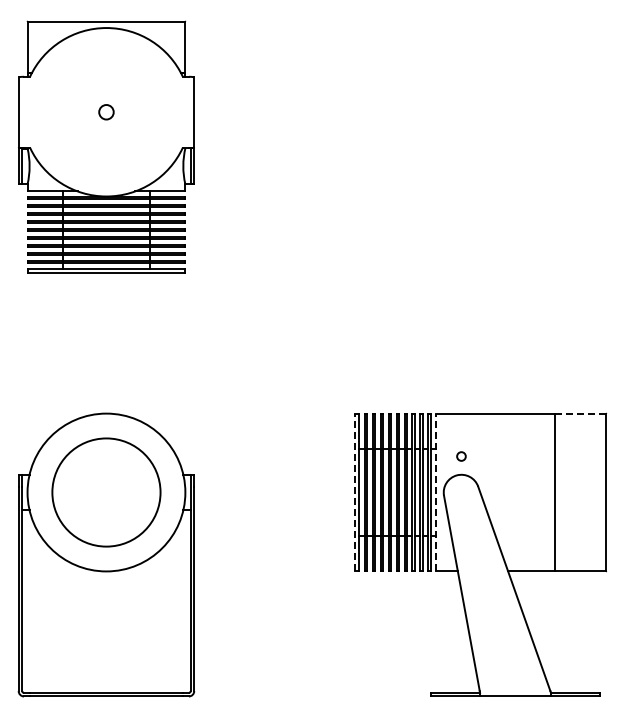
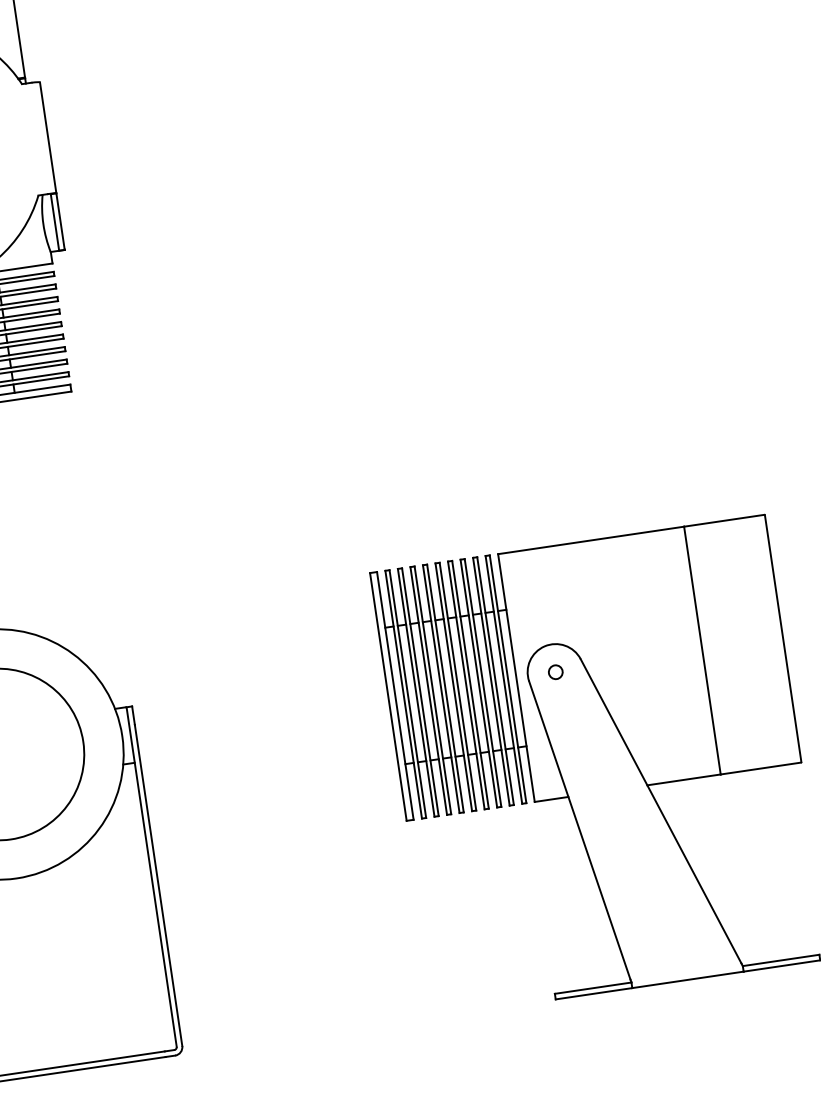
line: (580, 413) -> (724, 520), dashed -> solid
circle: (461, 456) -> (555, 672), moved
line: (354, 492) -> (387, 696), dashed -> solid
line: (436, 492) -> (516, 677), dashed -> solid

